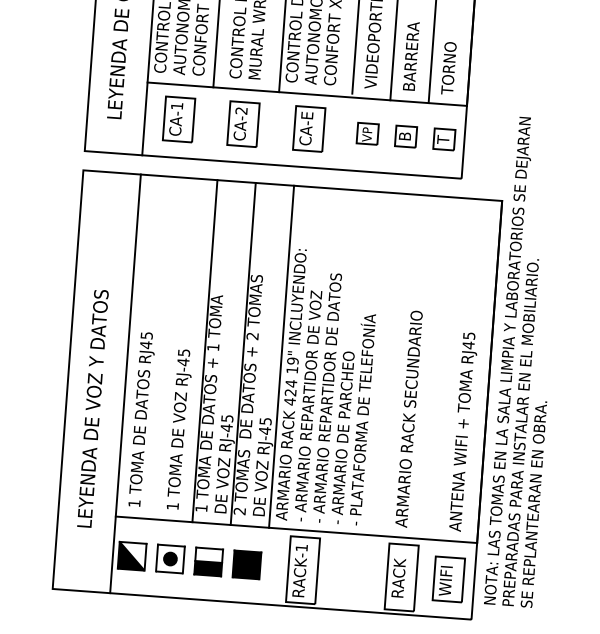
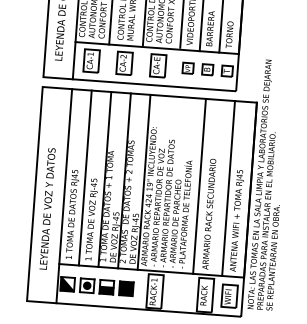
line: (165, 347) -> (84, 177), added
line: (389, 362) -> (199, 185), added
line: (446, 368) -> (228, 188), added

